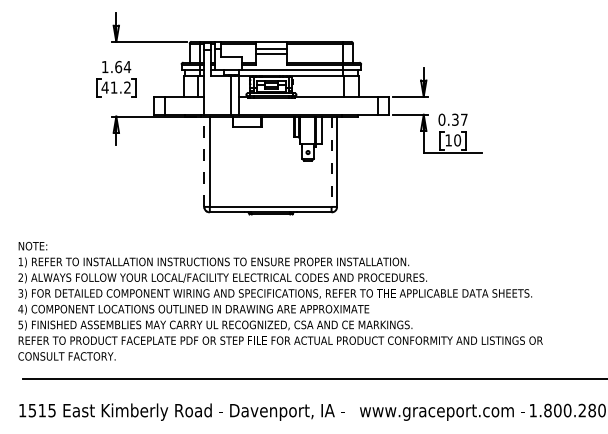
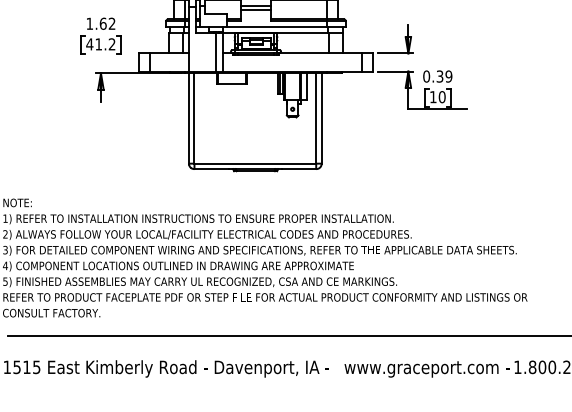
text: (127, 66) -> (112, 23), 1.64 -> 1.62
text: (463, 119) -> (448, 76), 0.37 -> 0.39
line: (204, 161) -> (189, 118), dashed -> solid
line: (331, 162) -> (316, 119), dashed -> solid

